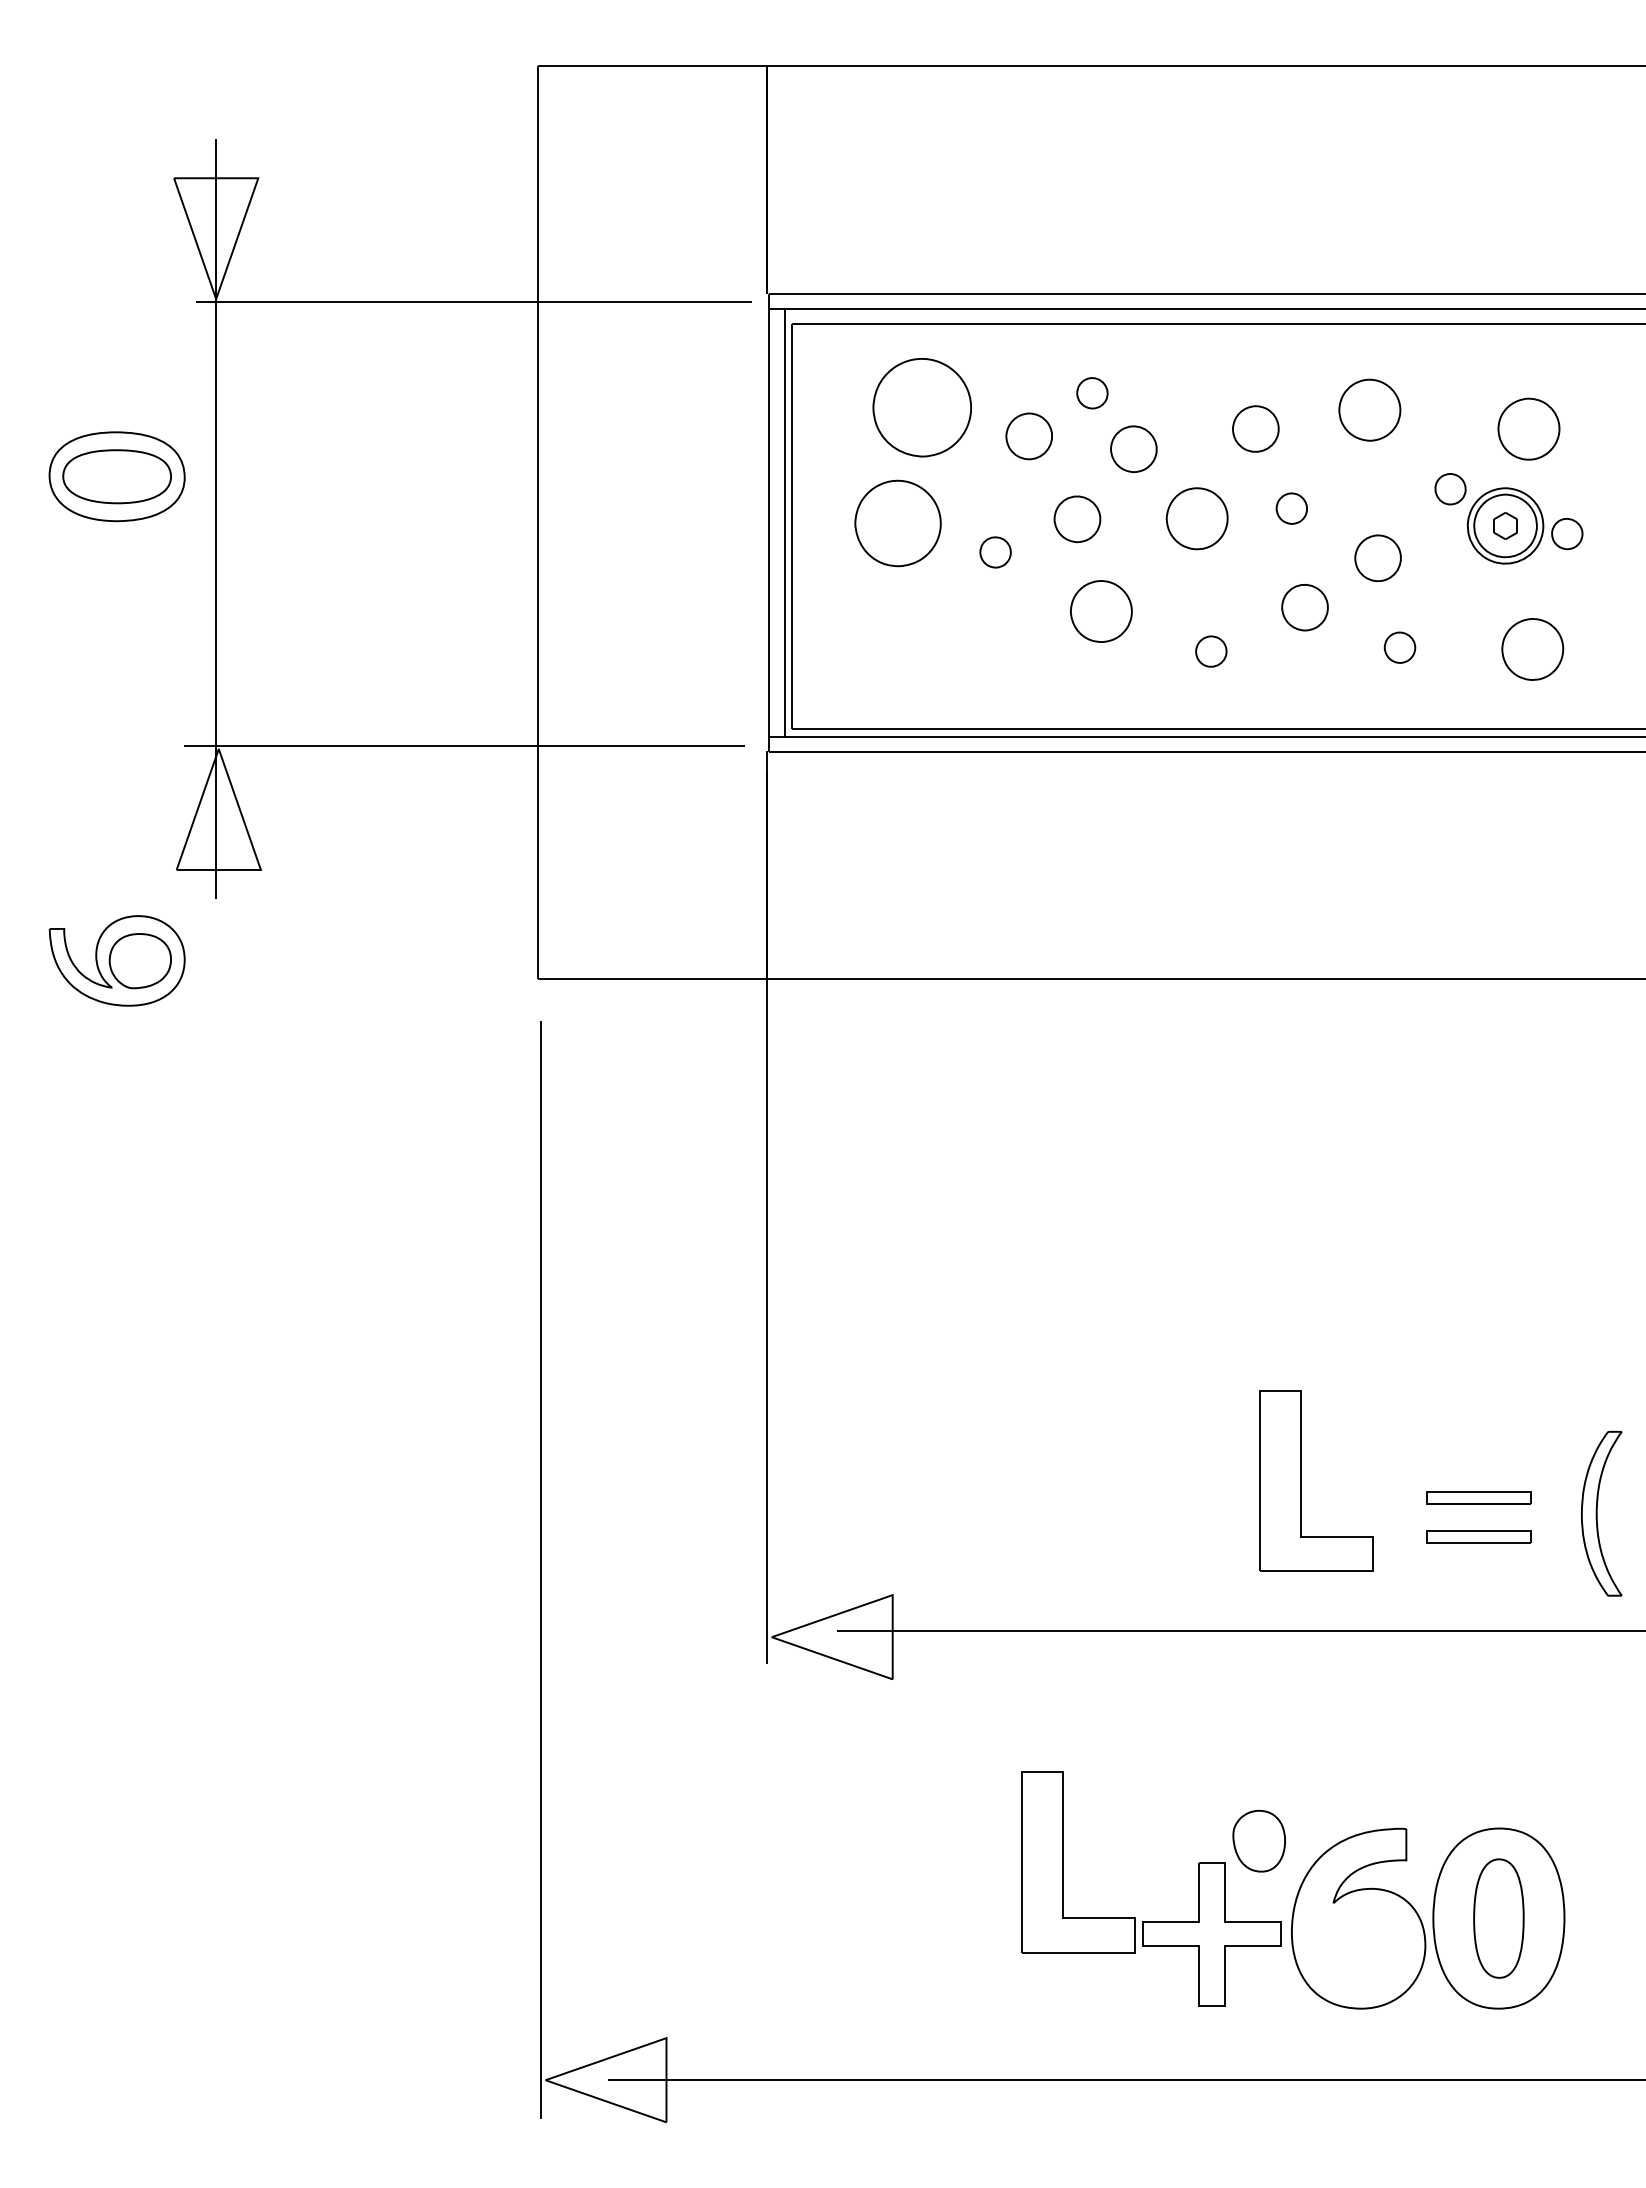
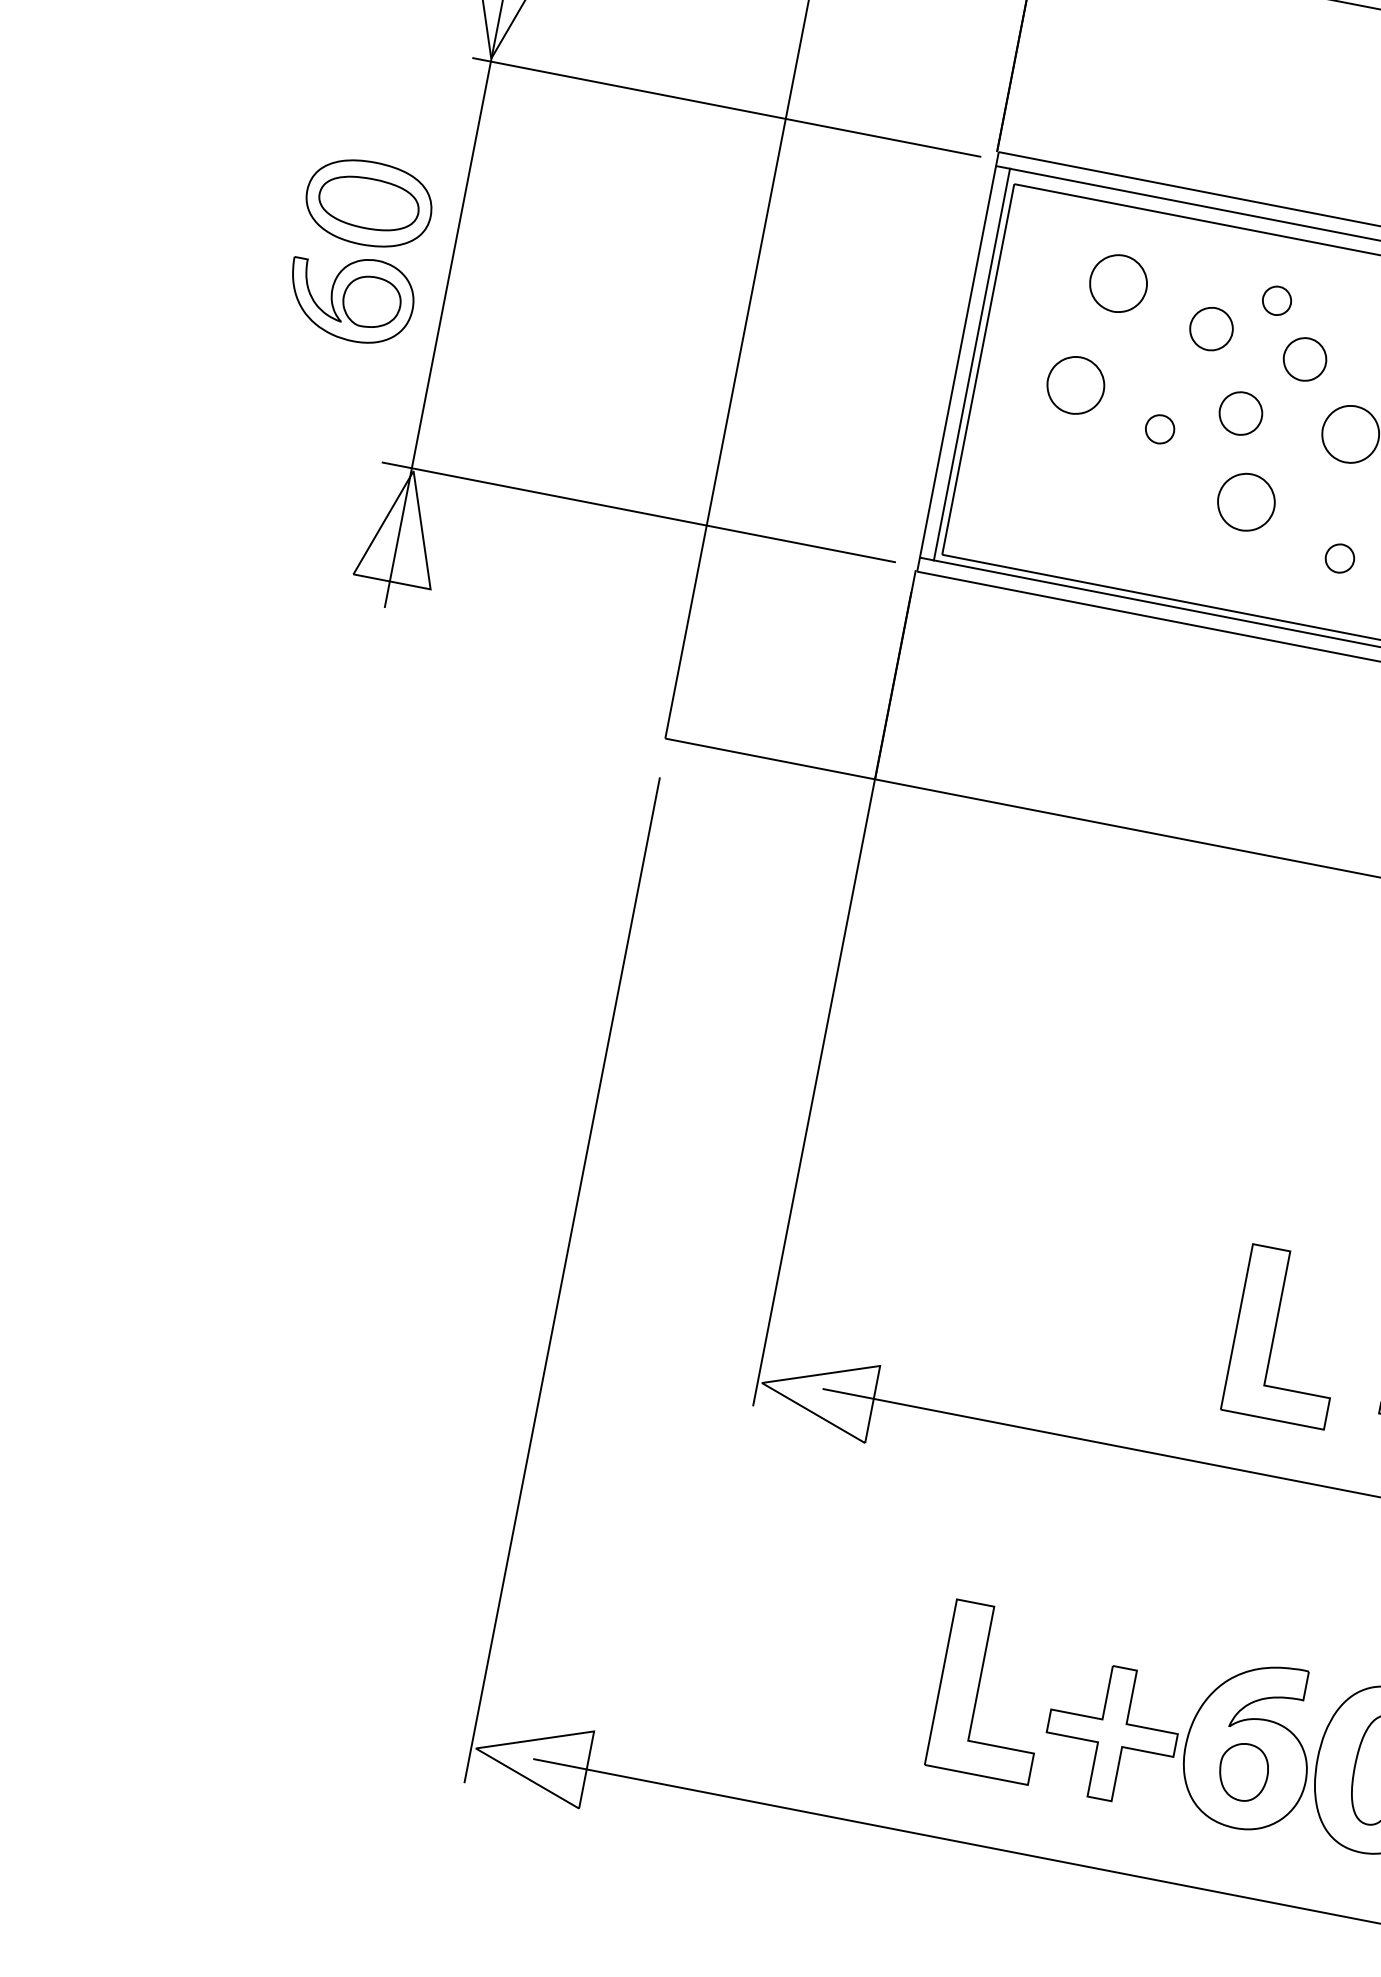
part: (921, 407) -> (1117, 283), size x0.62
part: (897, 523) -> (1075, 385), size x0.71
part: (116, 960) -> (350, 297), moved
part: (1258, 1840) -> (1243, 1771), moved
part: (1063, 1862) -> (978, 1689), moved

